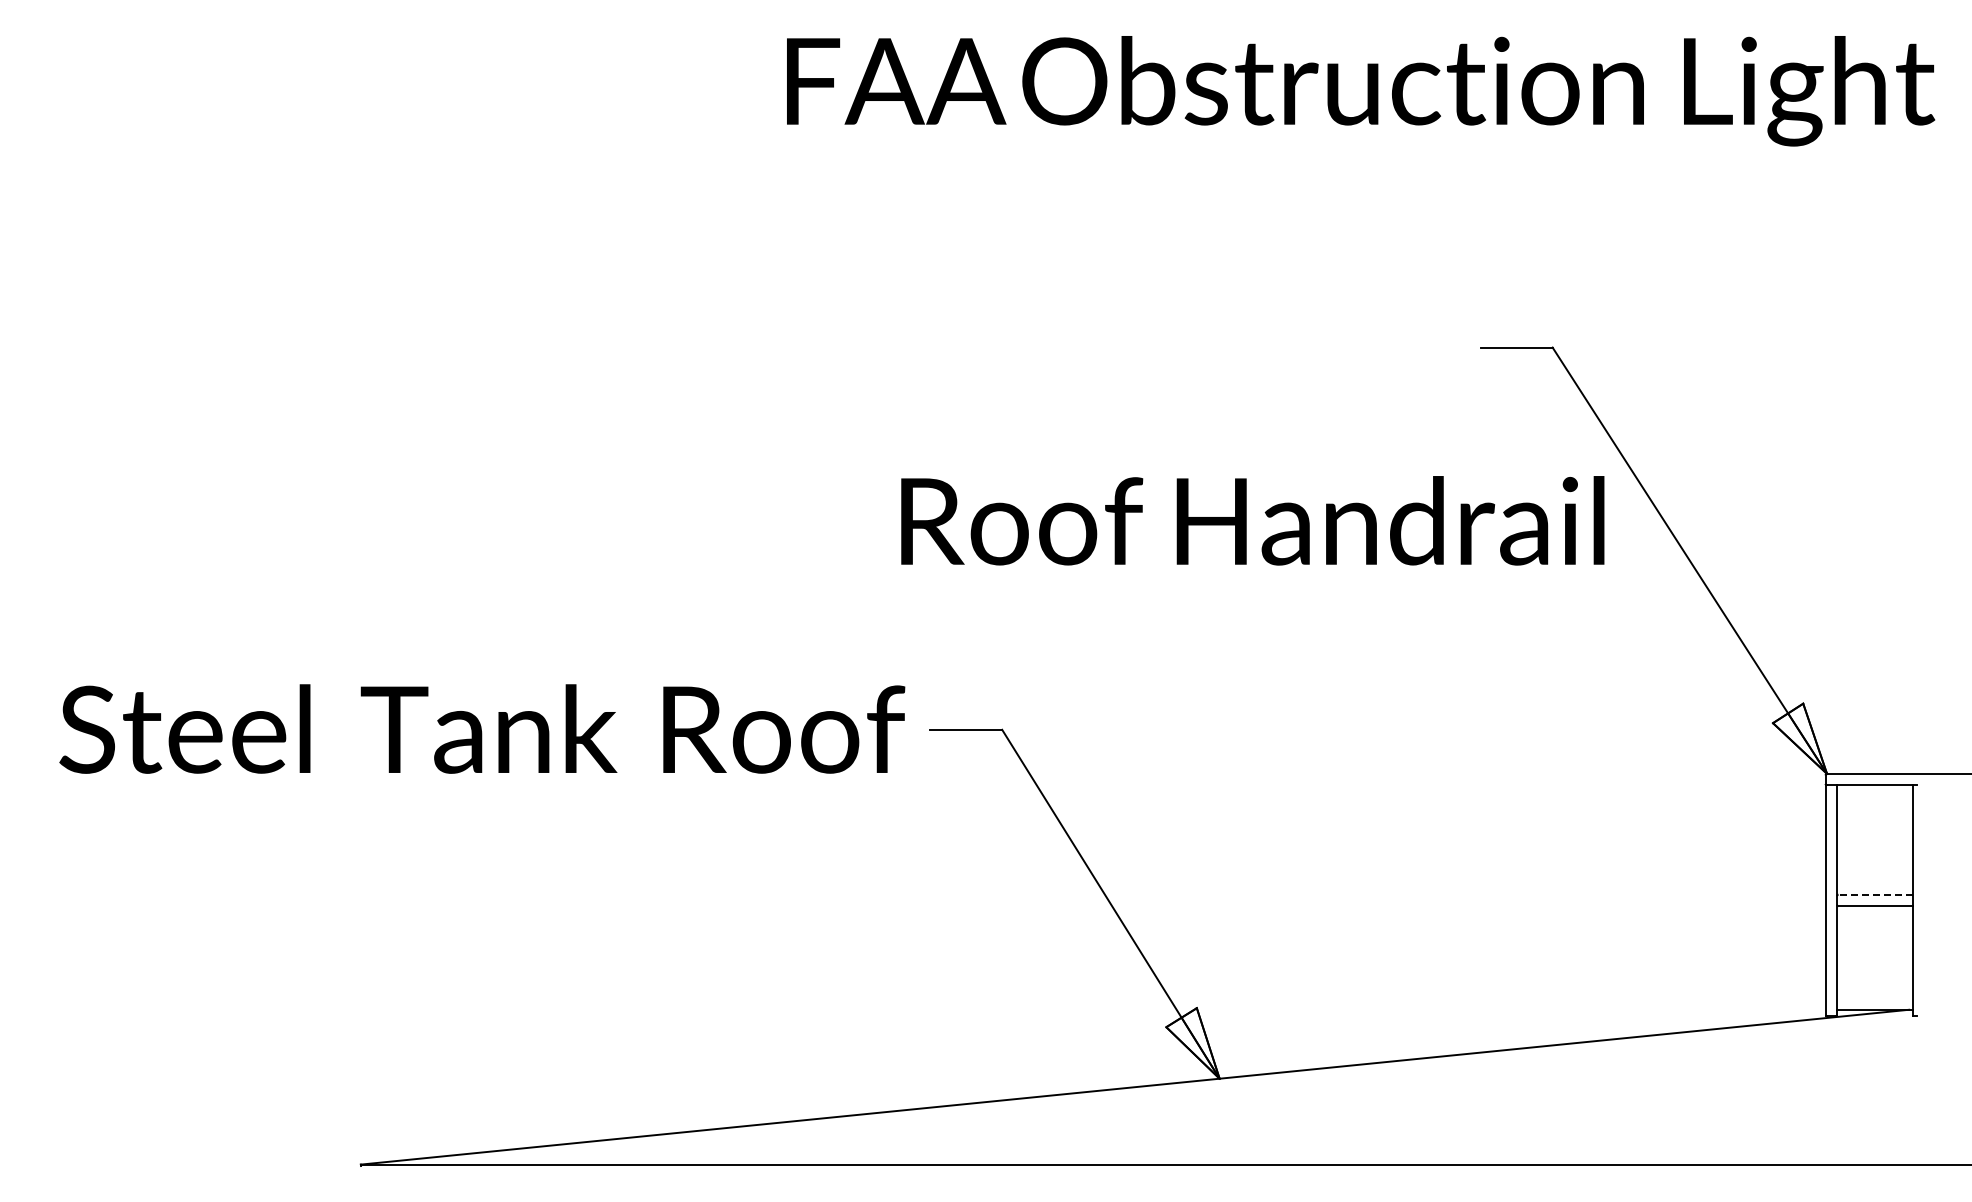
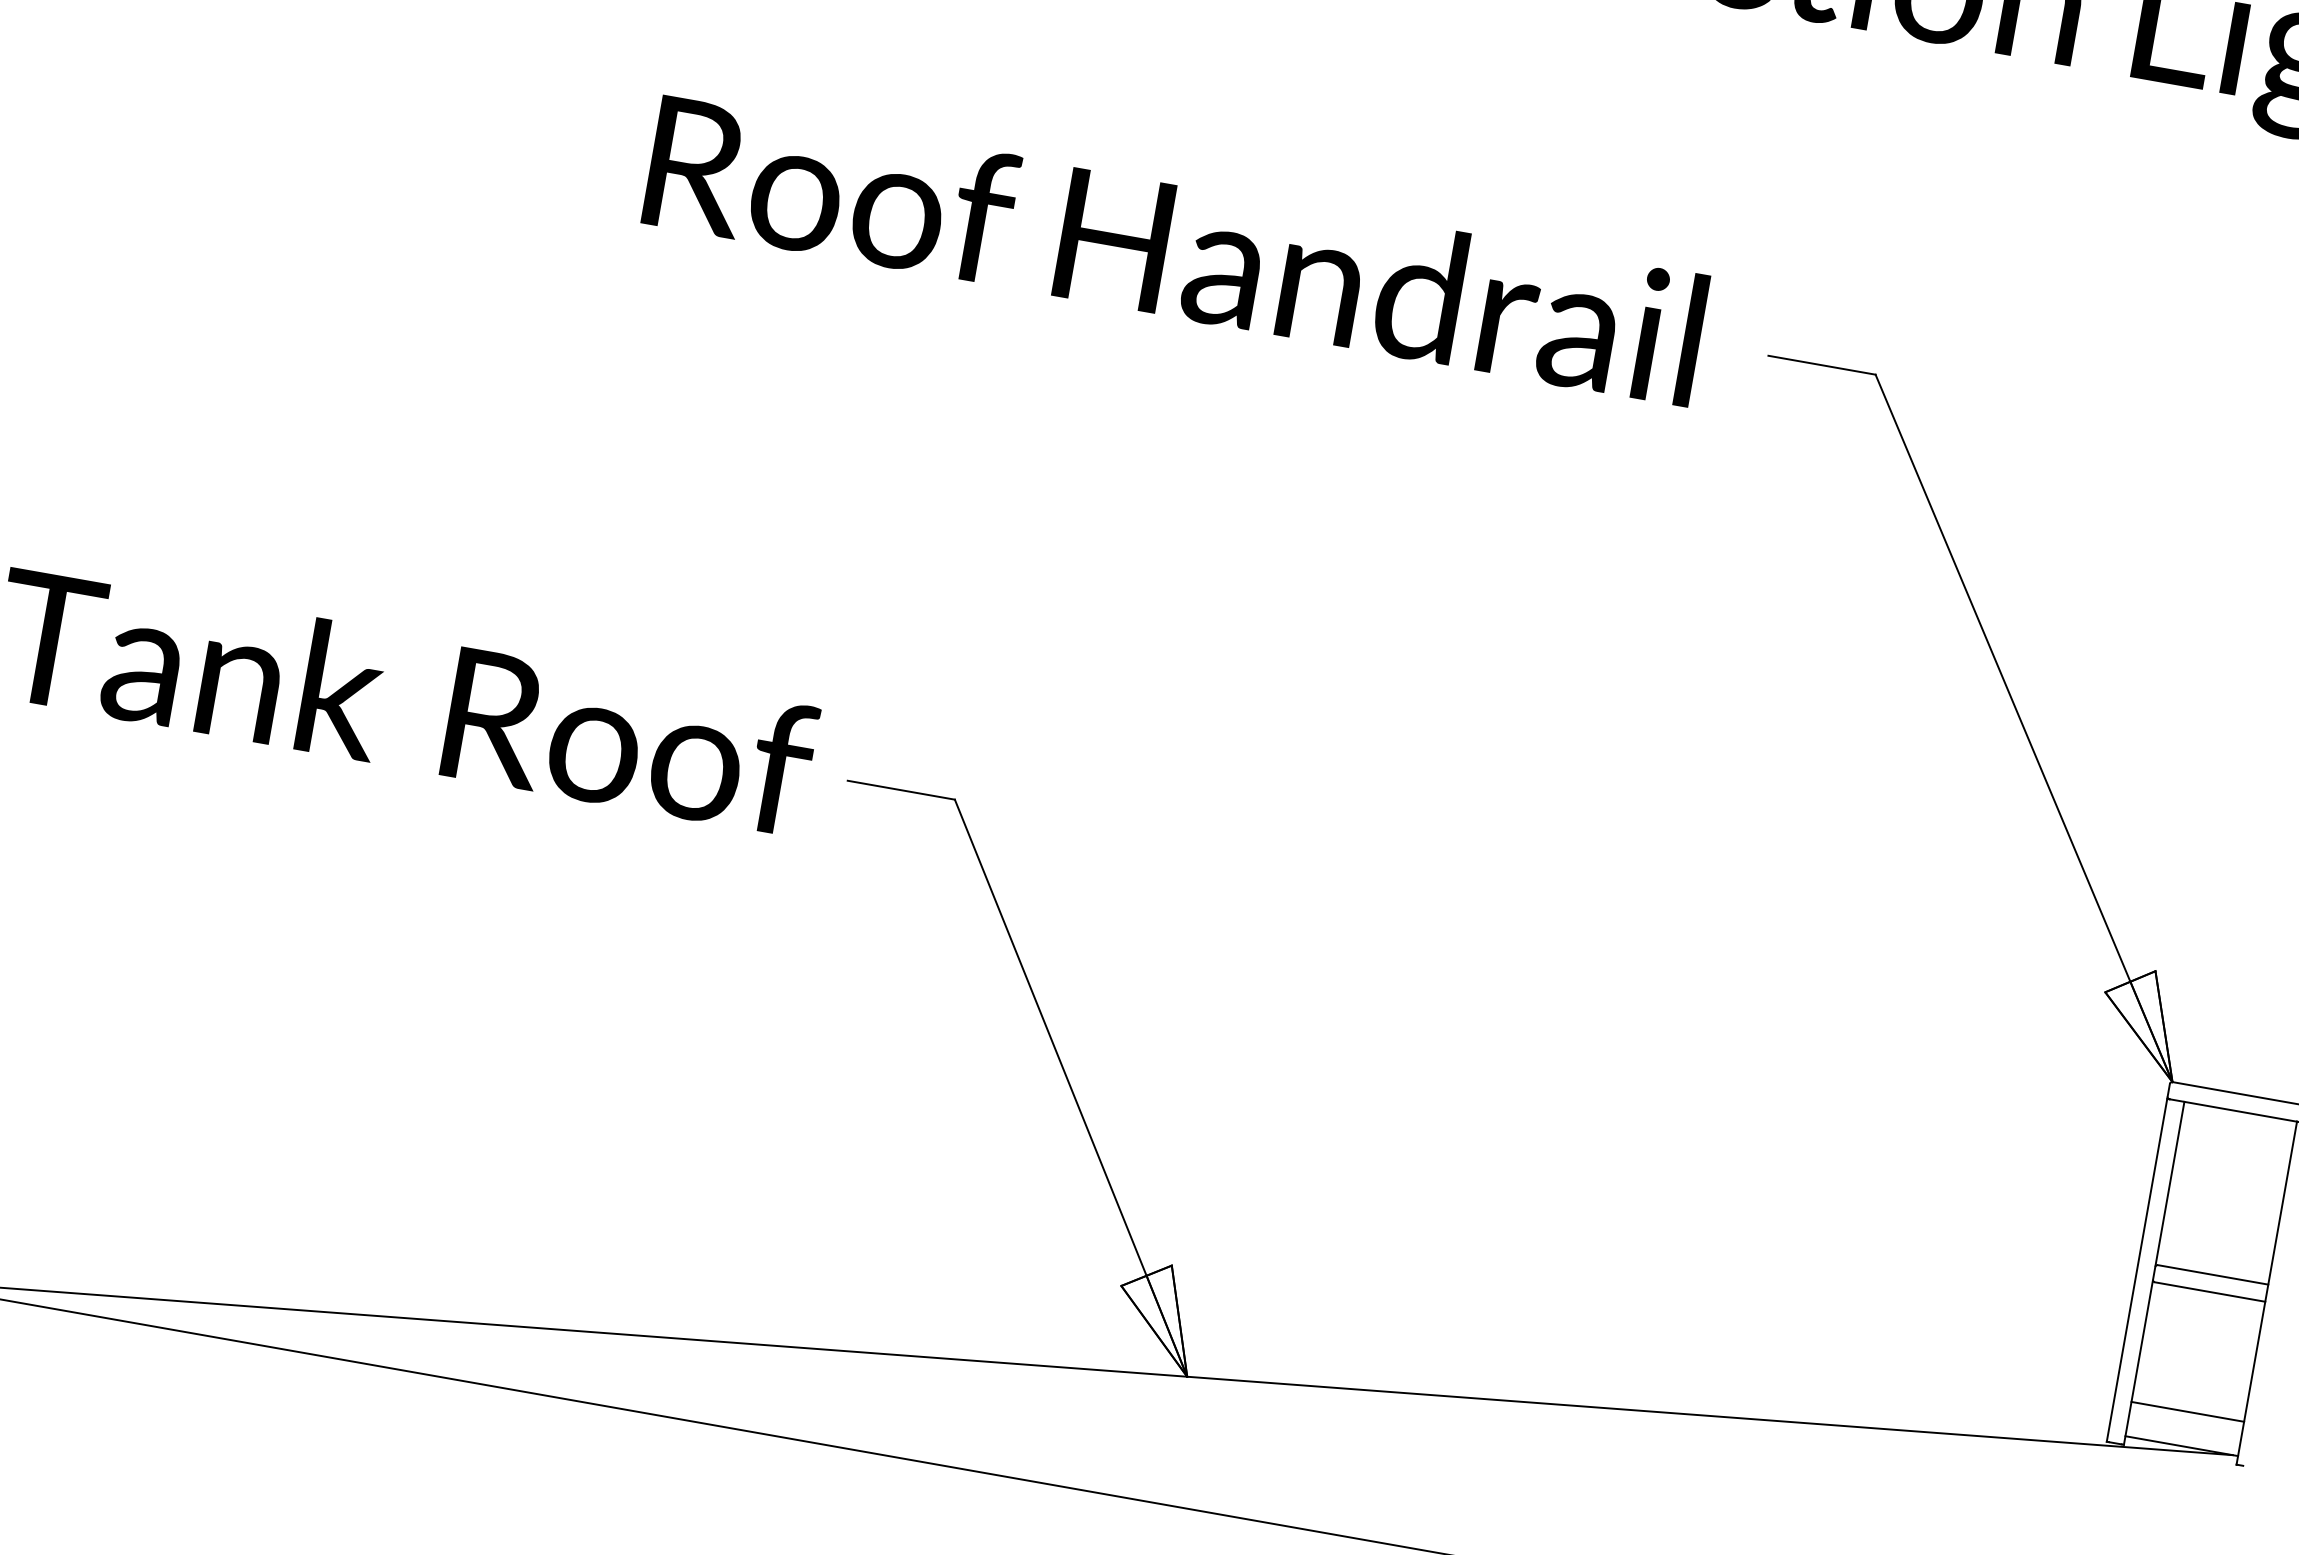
text: (1252, 520) -> (1175, 249), moved
line: (1875, 894) -> (2213, 1274), dashed -> solid
line: (1874, 986) -> (2187, 1411), added

